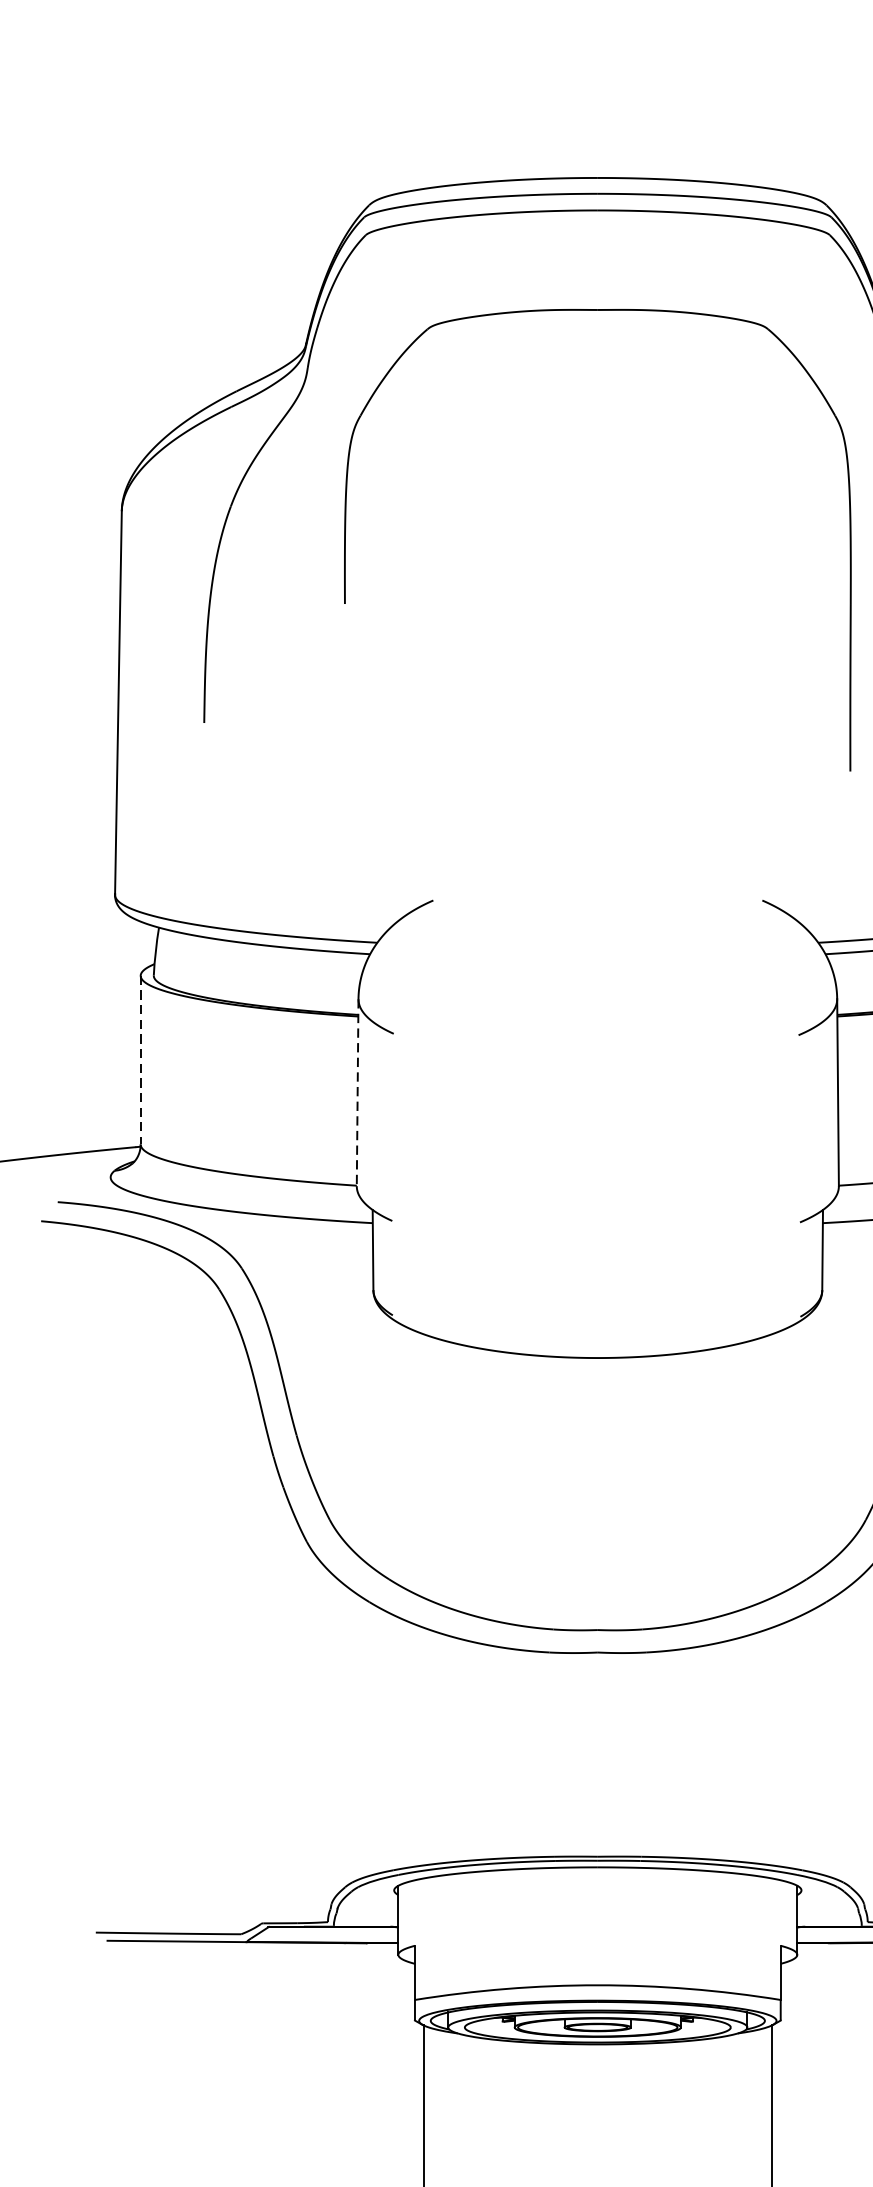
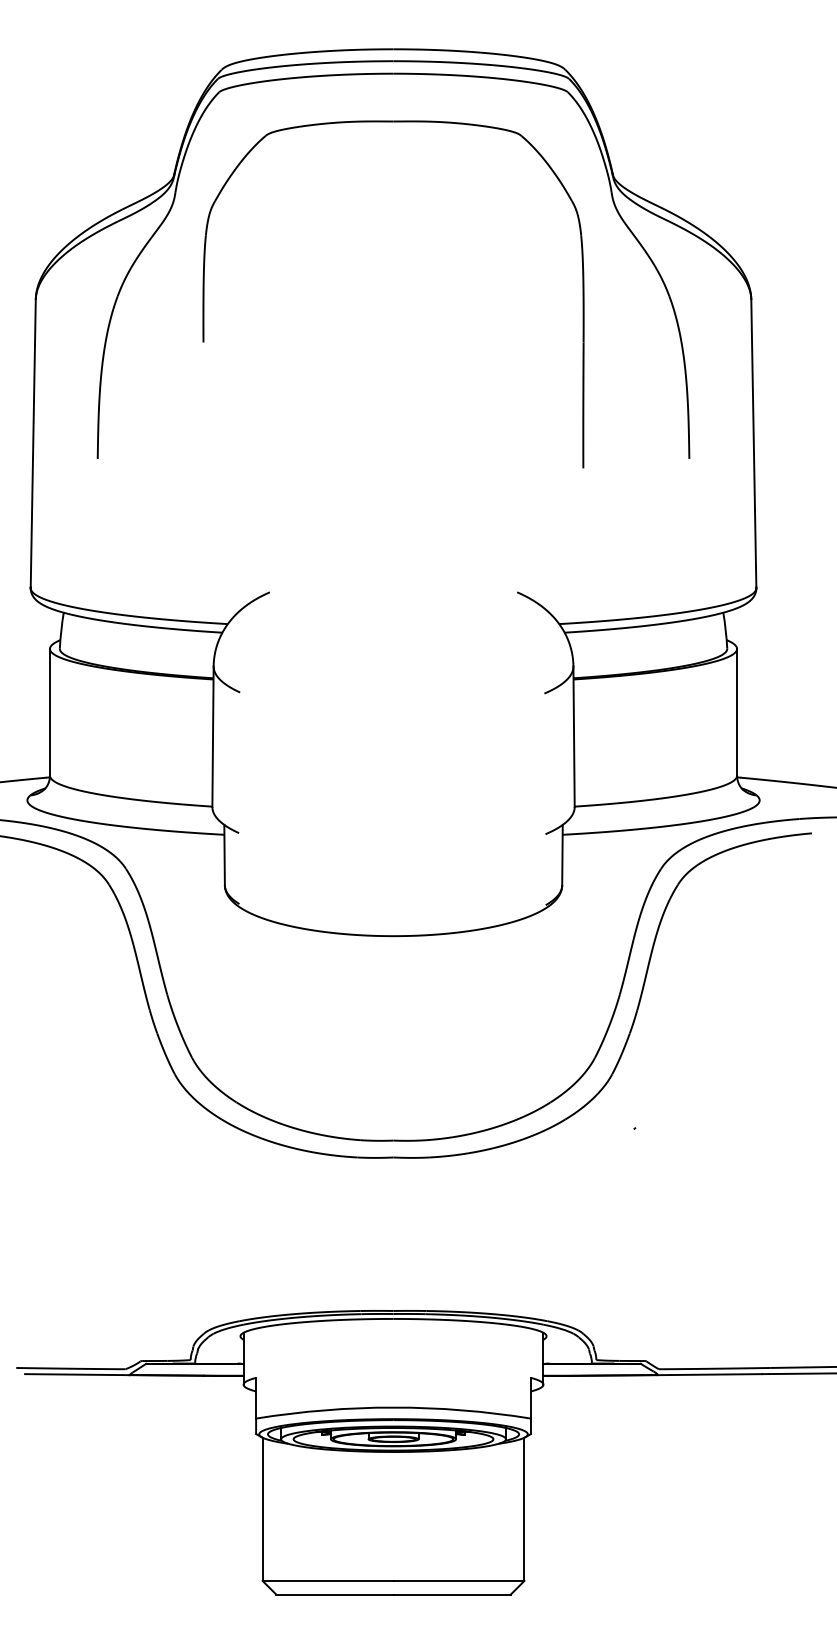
part: (597, 311) -> (393, 122), moved
line: (140, 1060) -> (49, 712), dashed -> solid
line: (358, 1093) -> (213, 737), dashed -> solid

